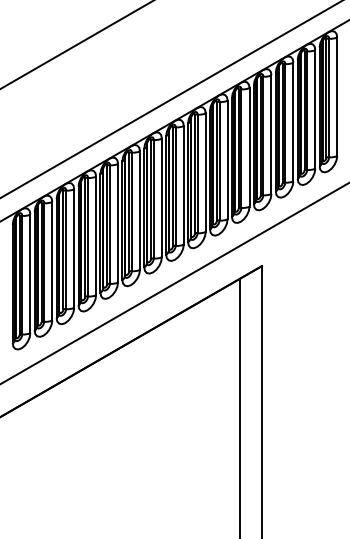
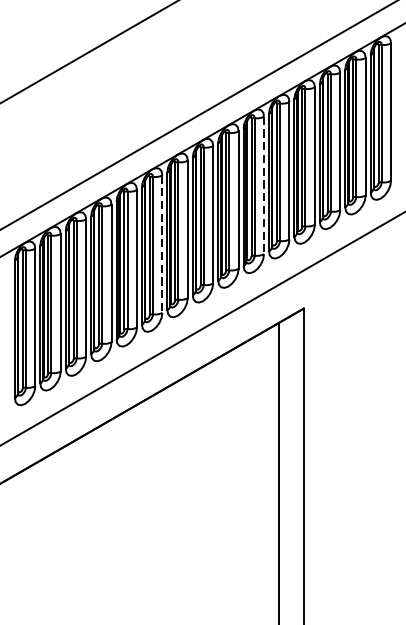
line: (227, 160) -> (263, 186), solid -> dashed
line: (139, 211) -> (161, 245), solid -> dashed

